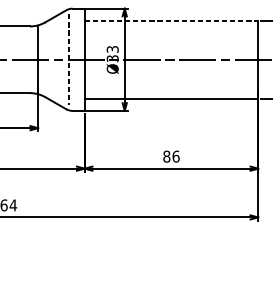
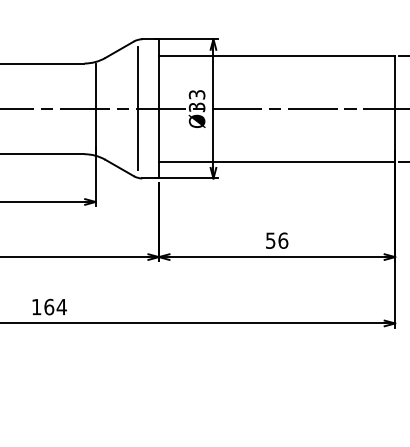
line: (171, 21) -> (277, 56), dashed -> solid
line: (68, 59) -> (137, 108), dashed -> solid
text: (166, 156) -> (270, 240), 86 -> 56

